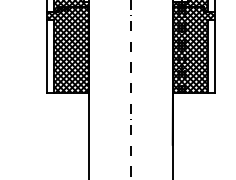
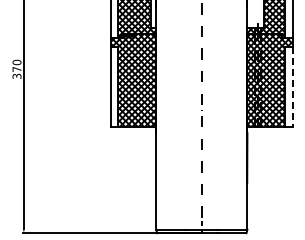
line: (214, 56) -> (292, 87), solid -> dashed

